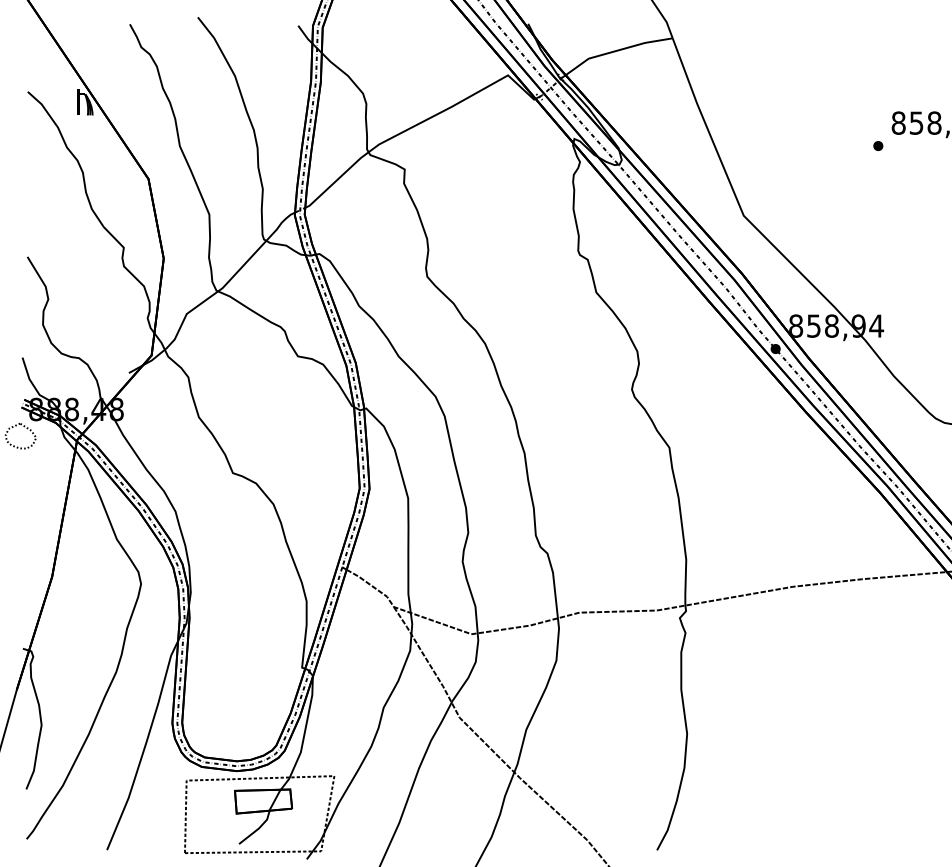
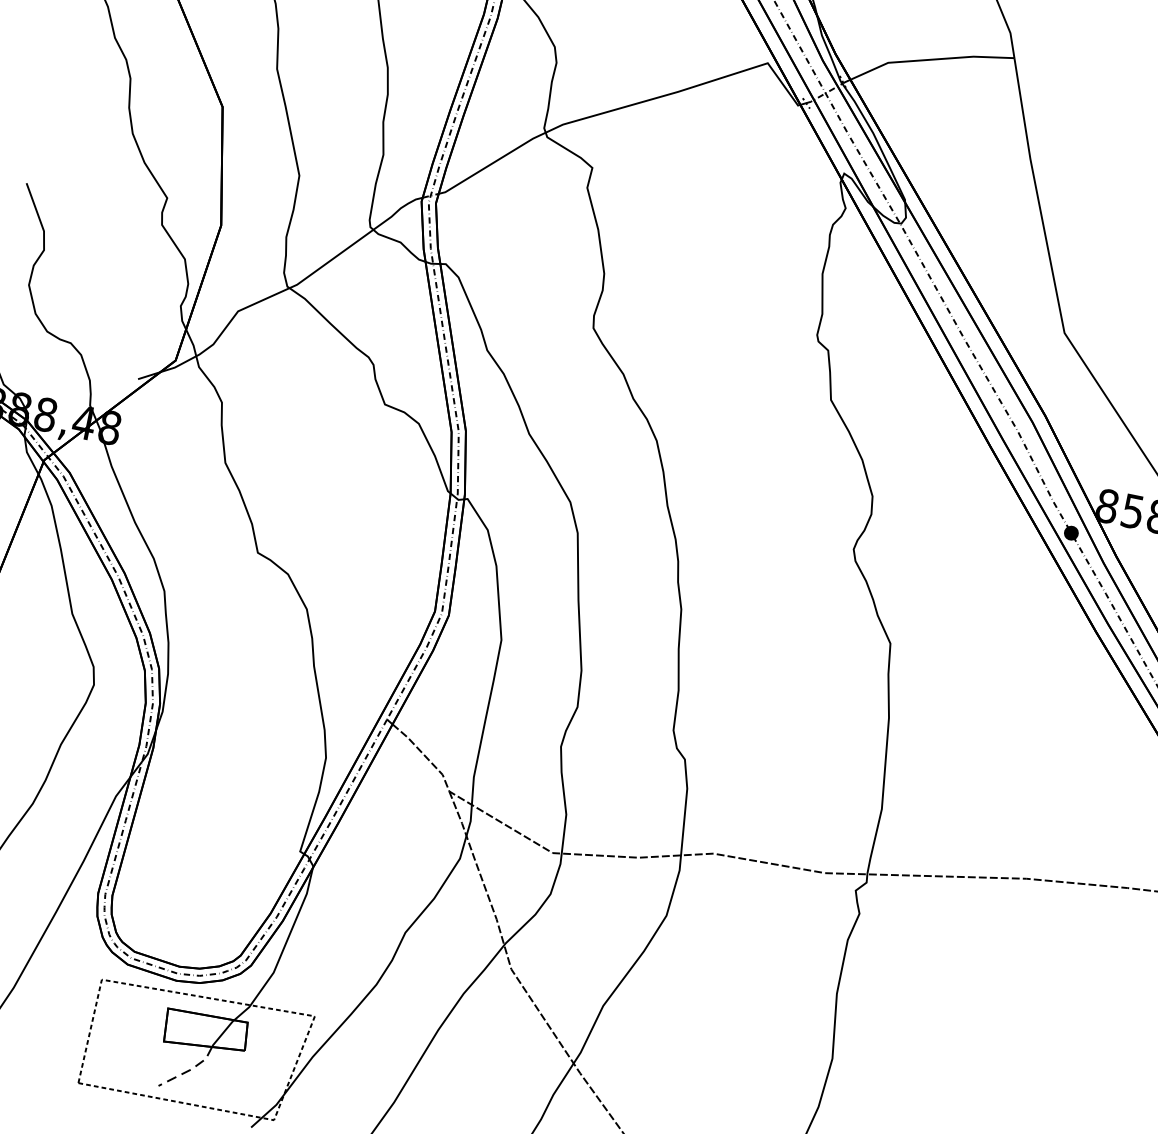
line: (258, 829) -> (190, 1070), solid -> dashed

